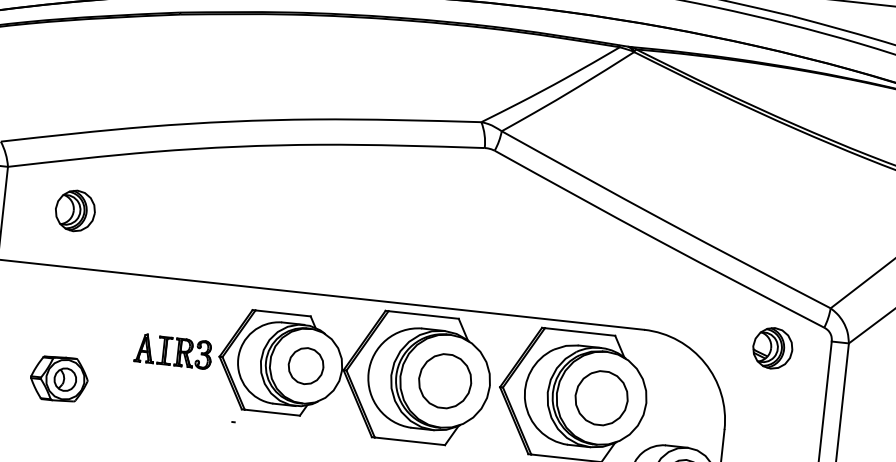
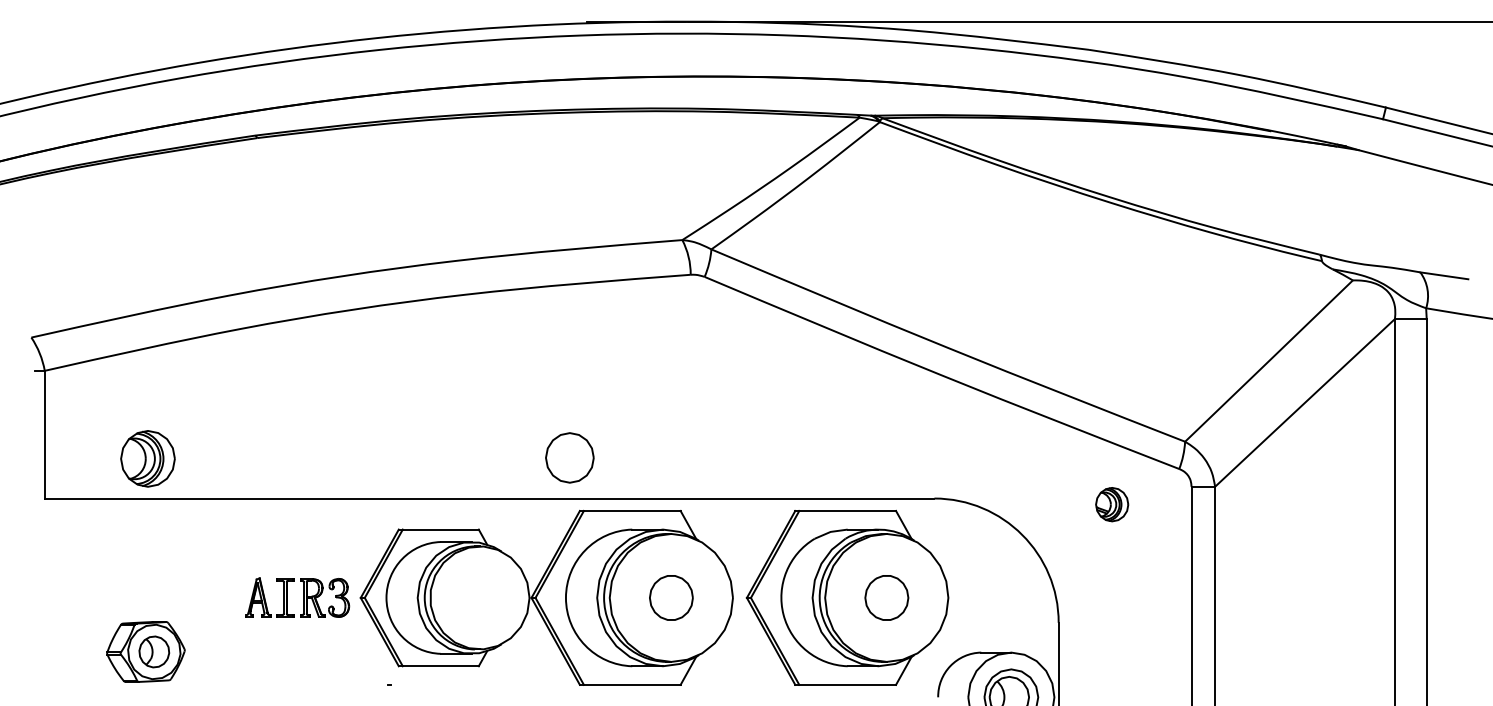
part: (75, 210) -> (147, 458), moved
part: (772, 348) -> (1111, 504), size x0.6
part: (305, 365) -> (569, 457), moved
part: (445, 380) -> (671, 597), size x0.6
part: (601, 397) -> (886, 597), size x0.6

